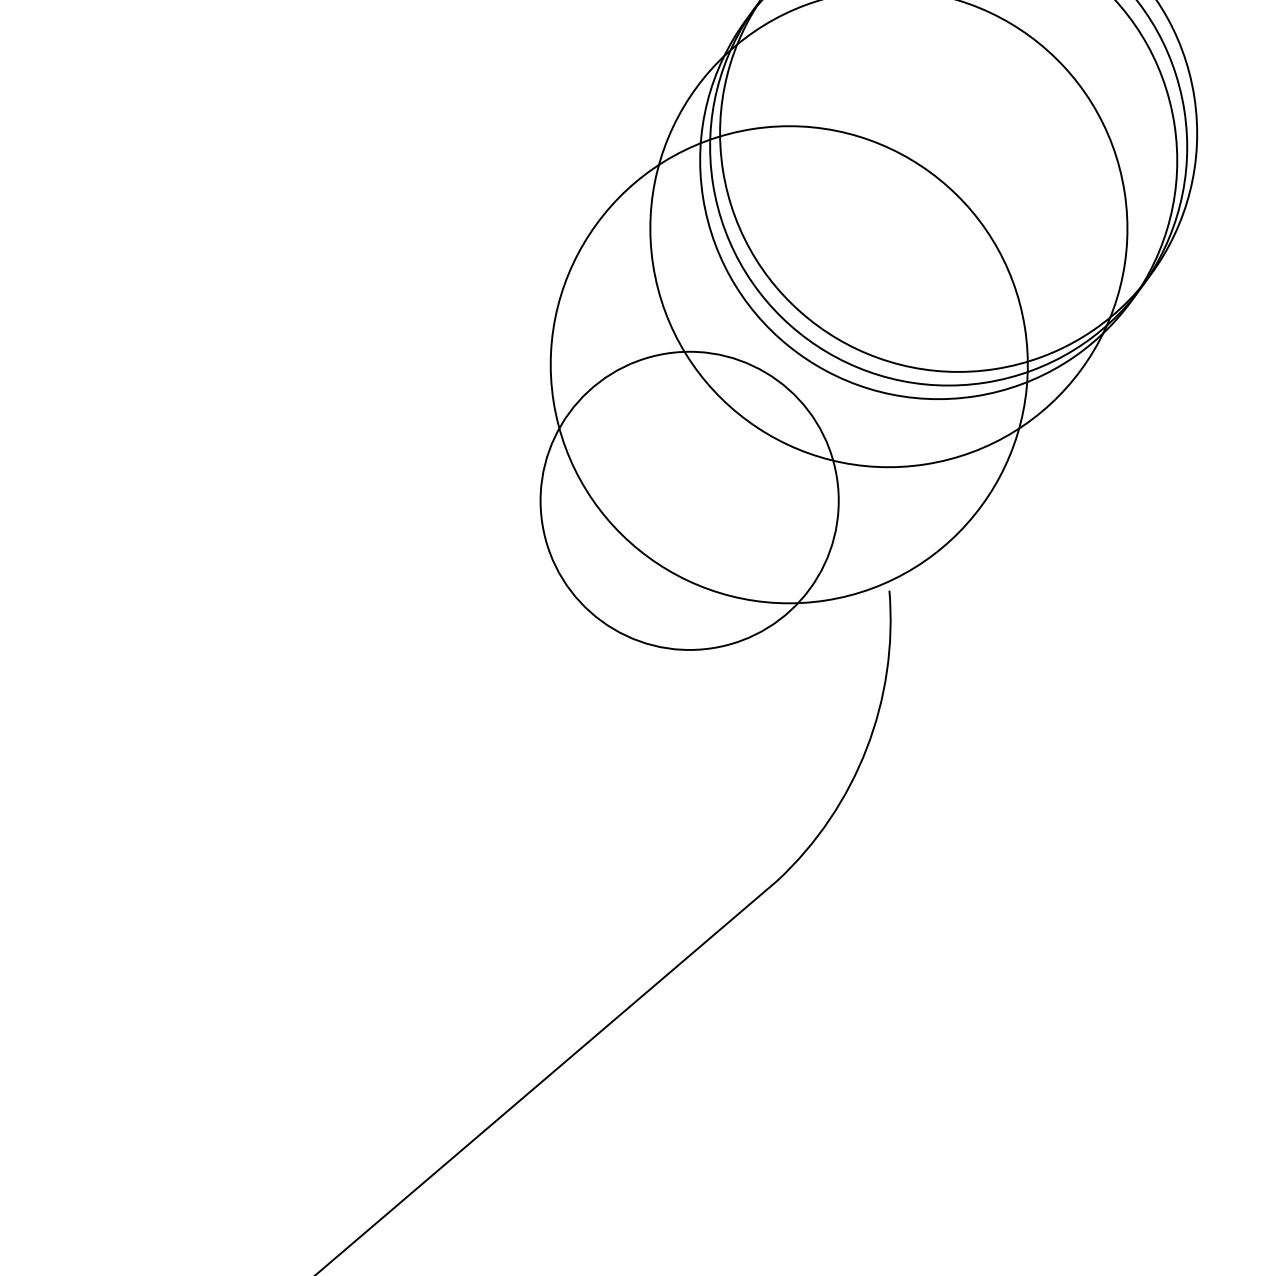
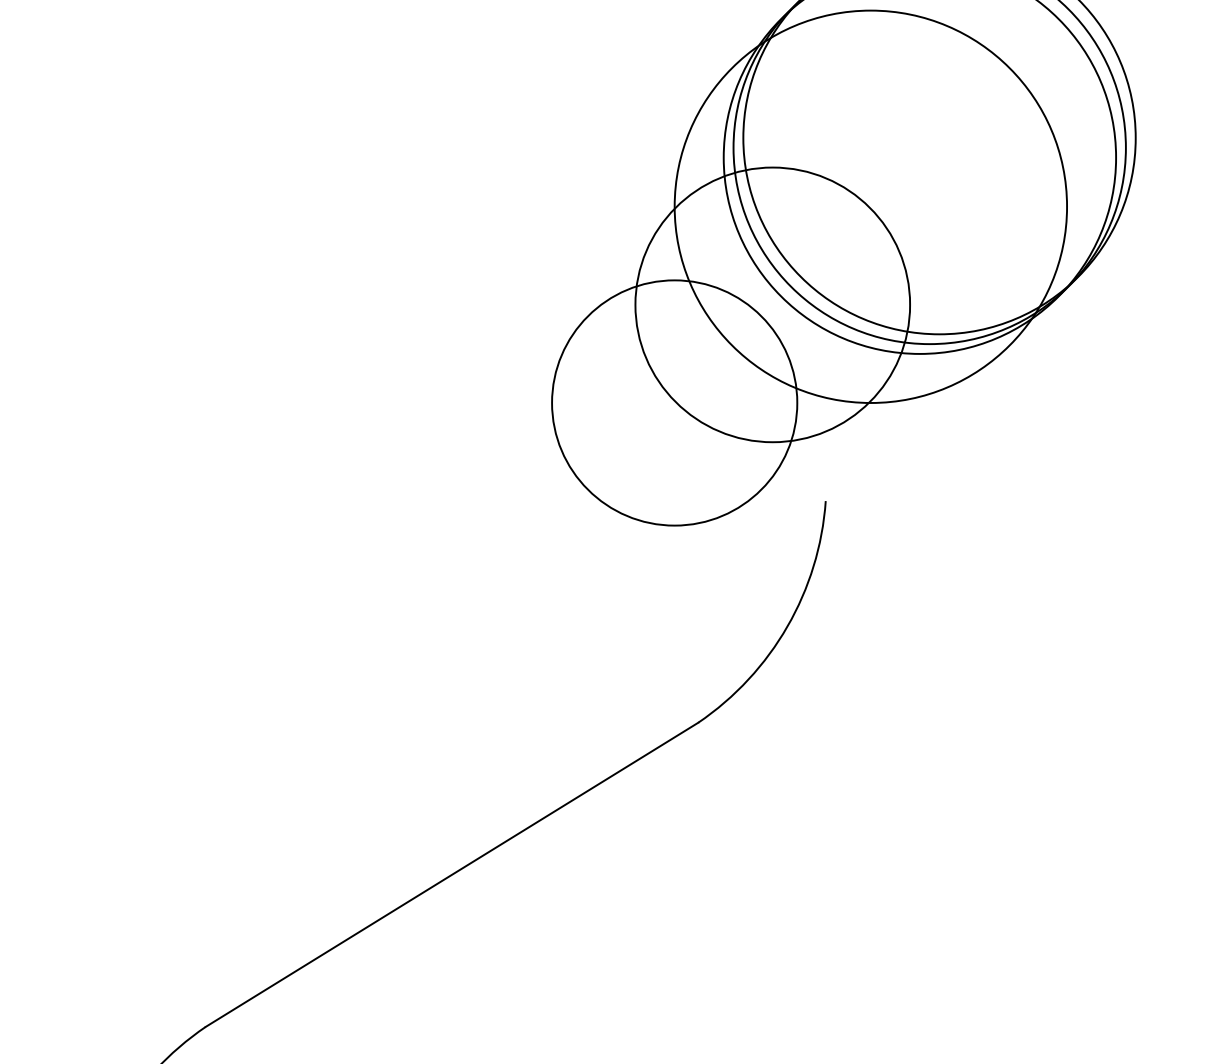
circle: (788, 364) -> (772, 304), size x0.7

